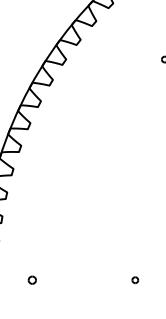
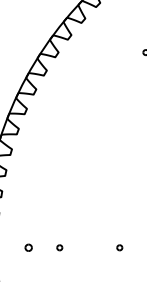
part: (67, 279) -> (59, 247), added

